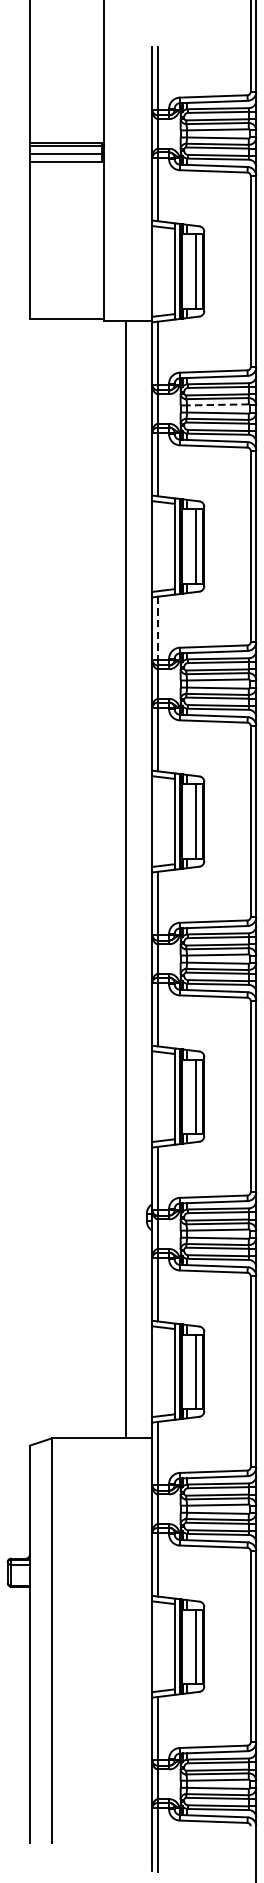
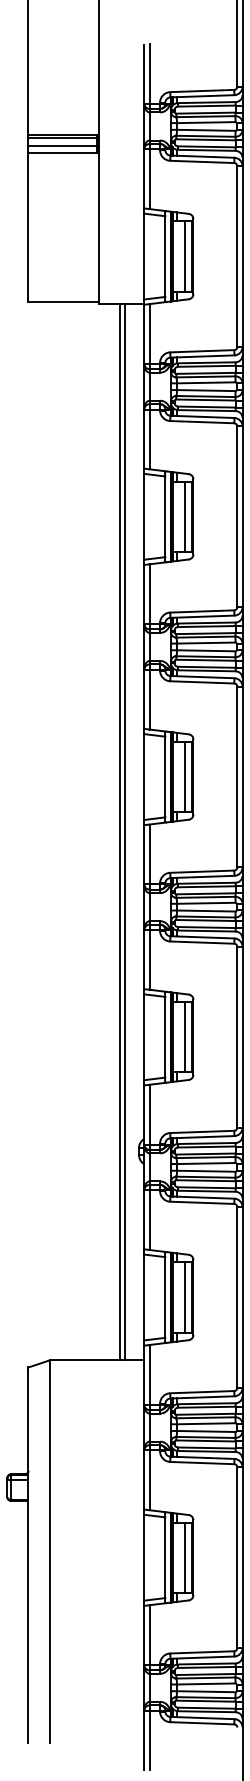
line: (217, 404) -> (205, 382), dashed -> solid
line: (157, 628) -> (149, 594), dashed -> solid
line: (132, 879) -> (125, 831), added

